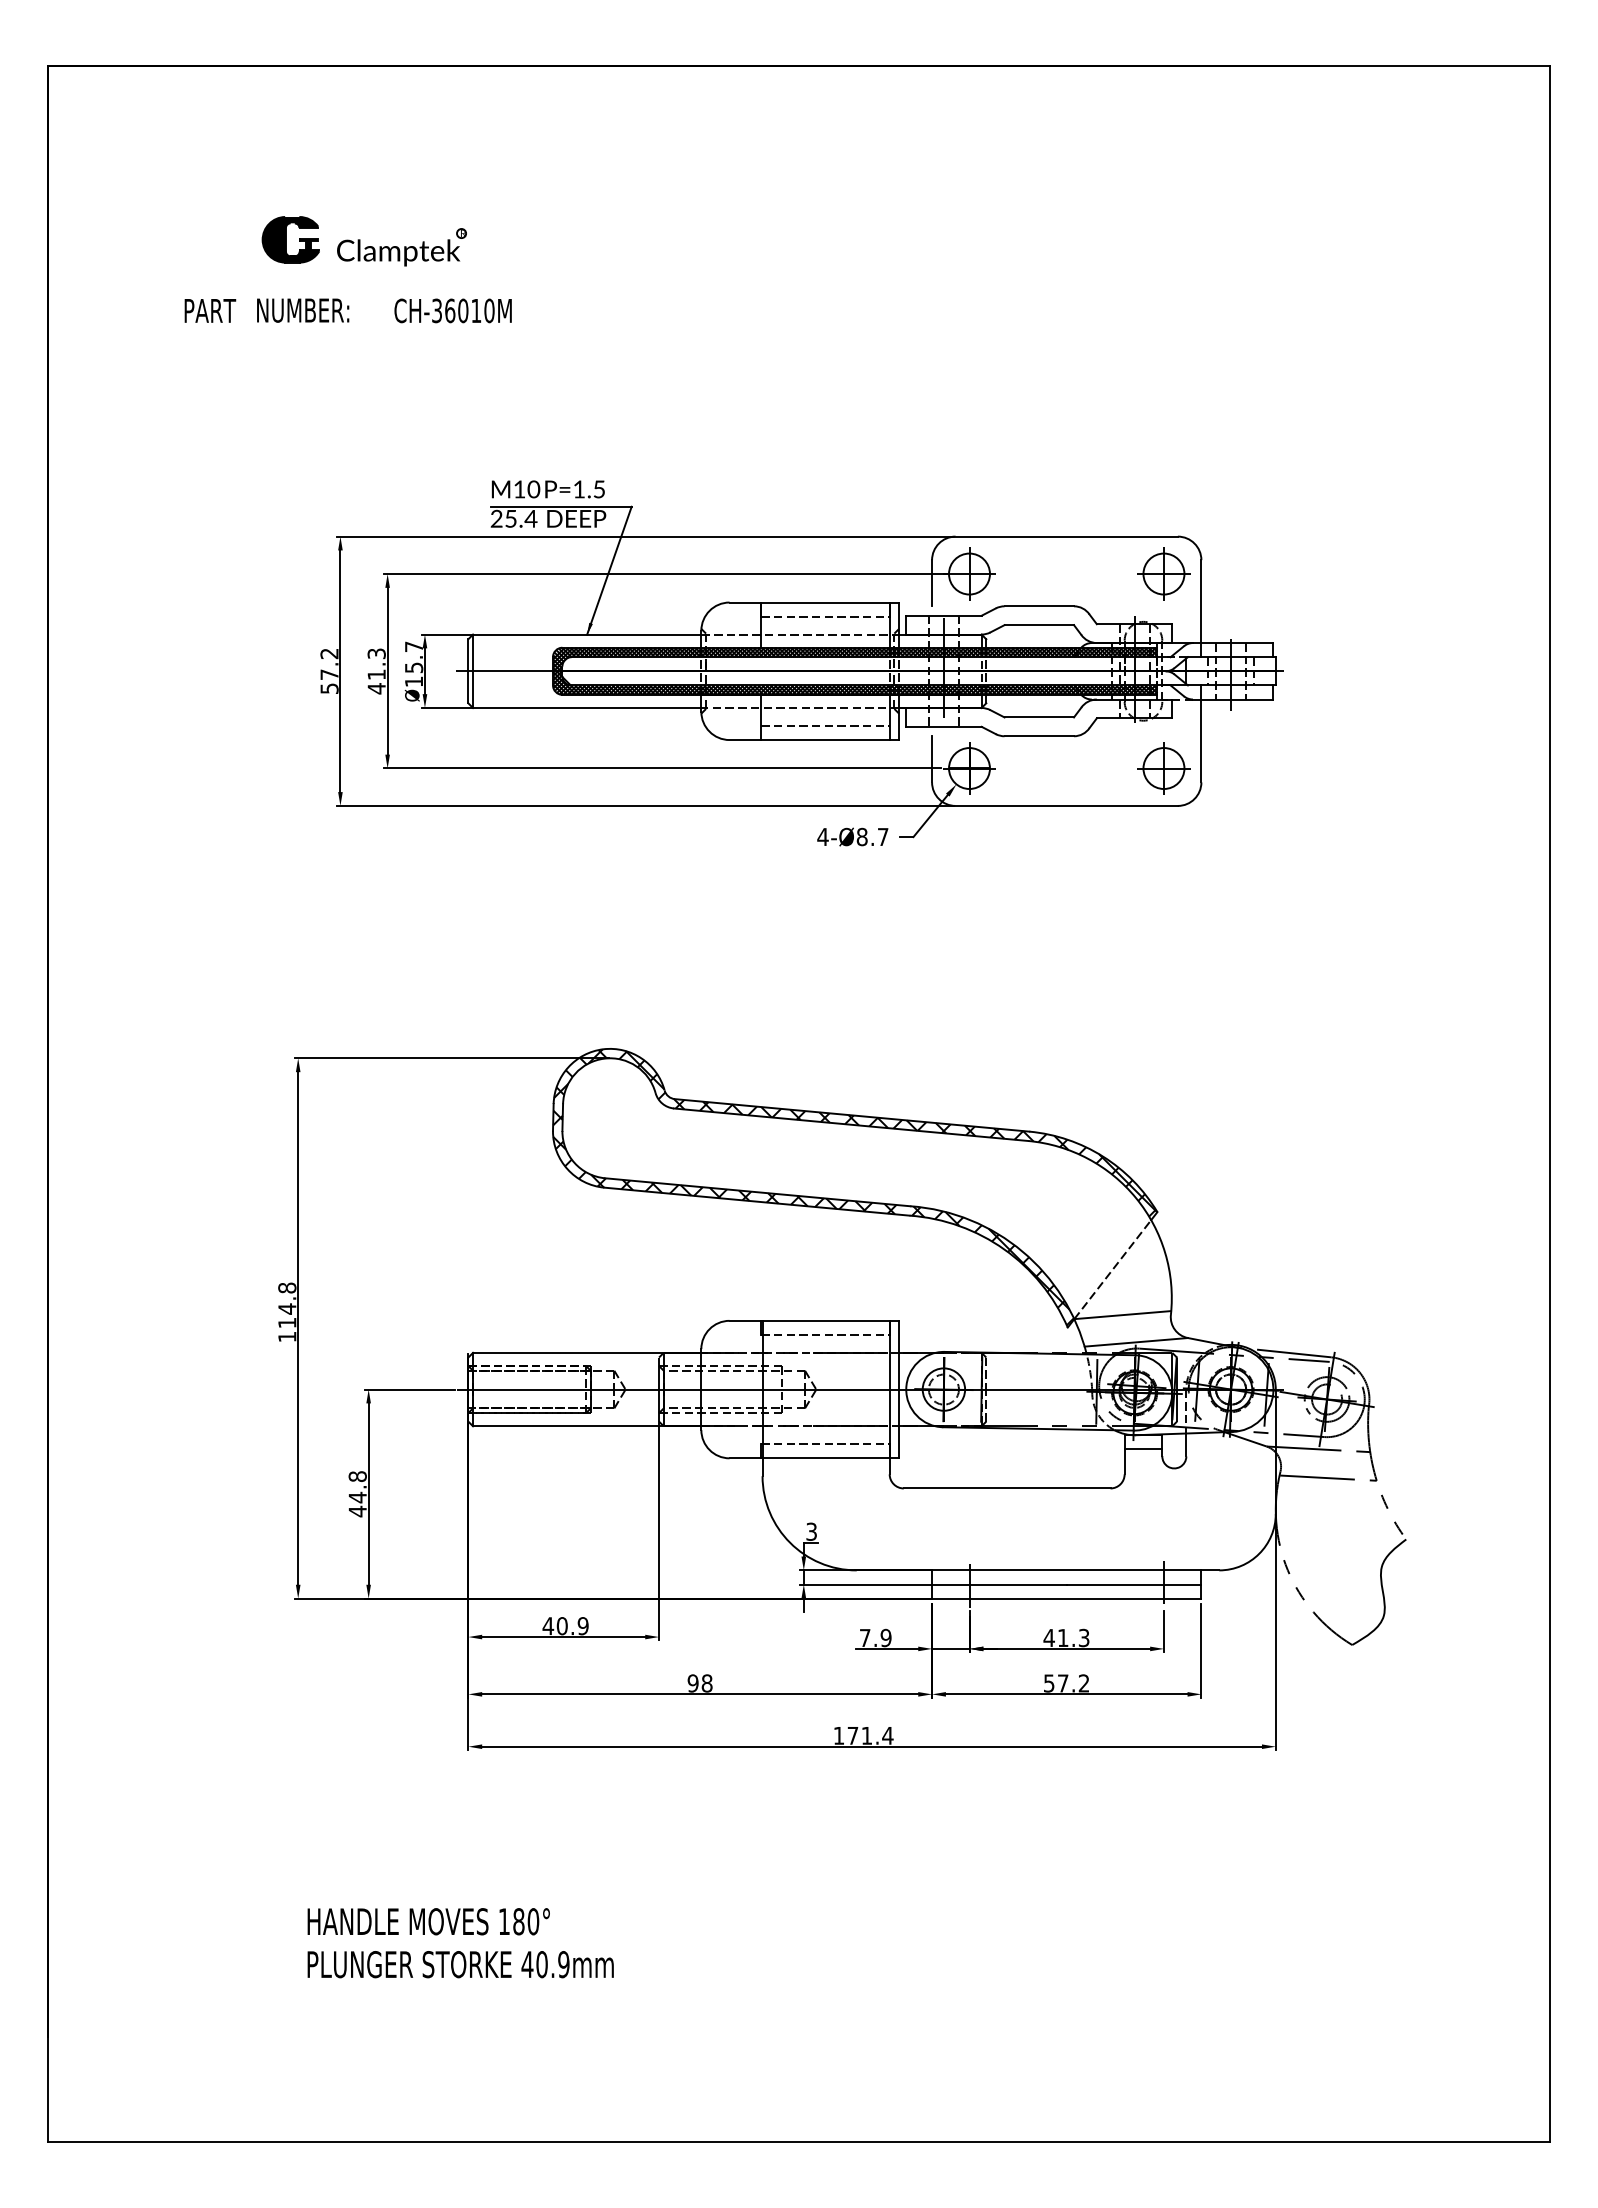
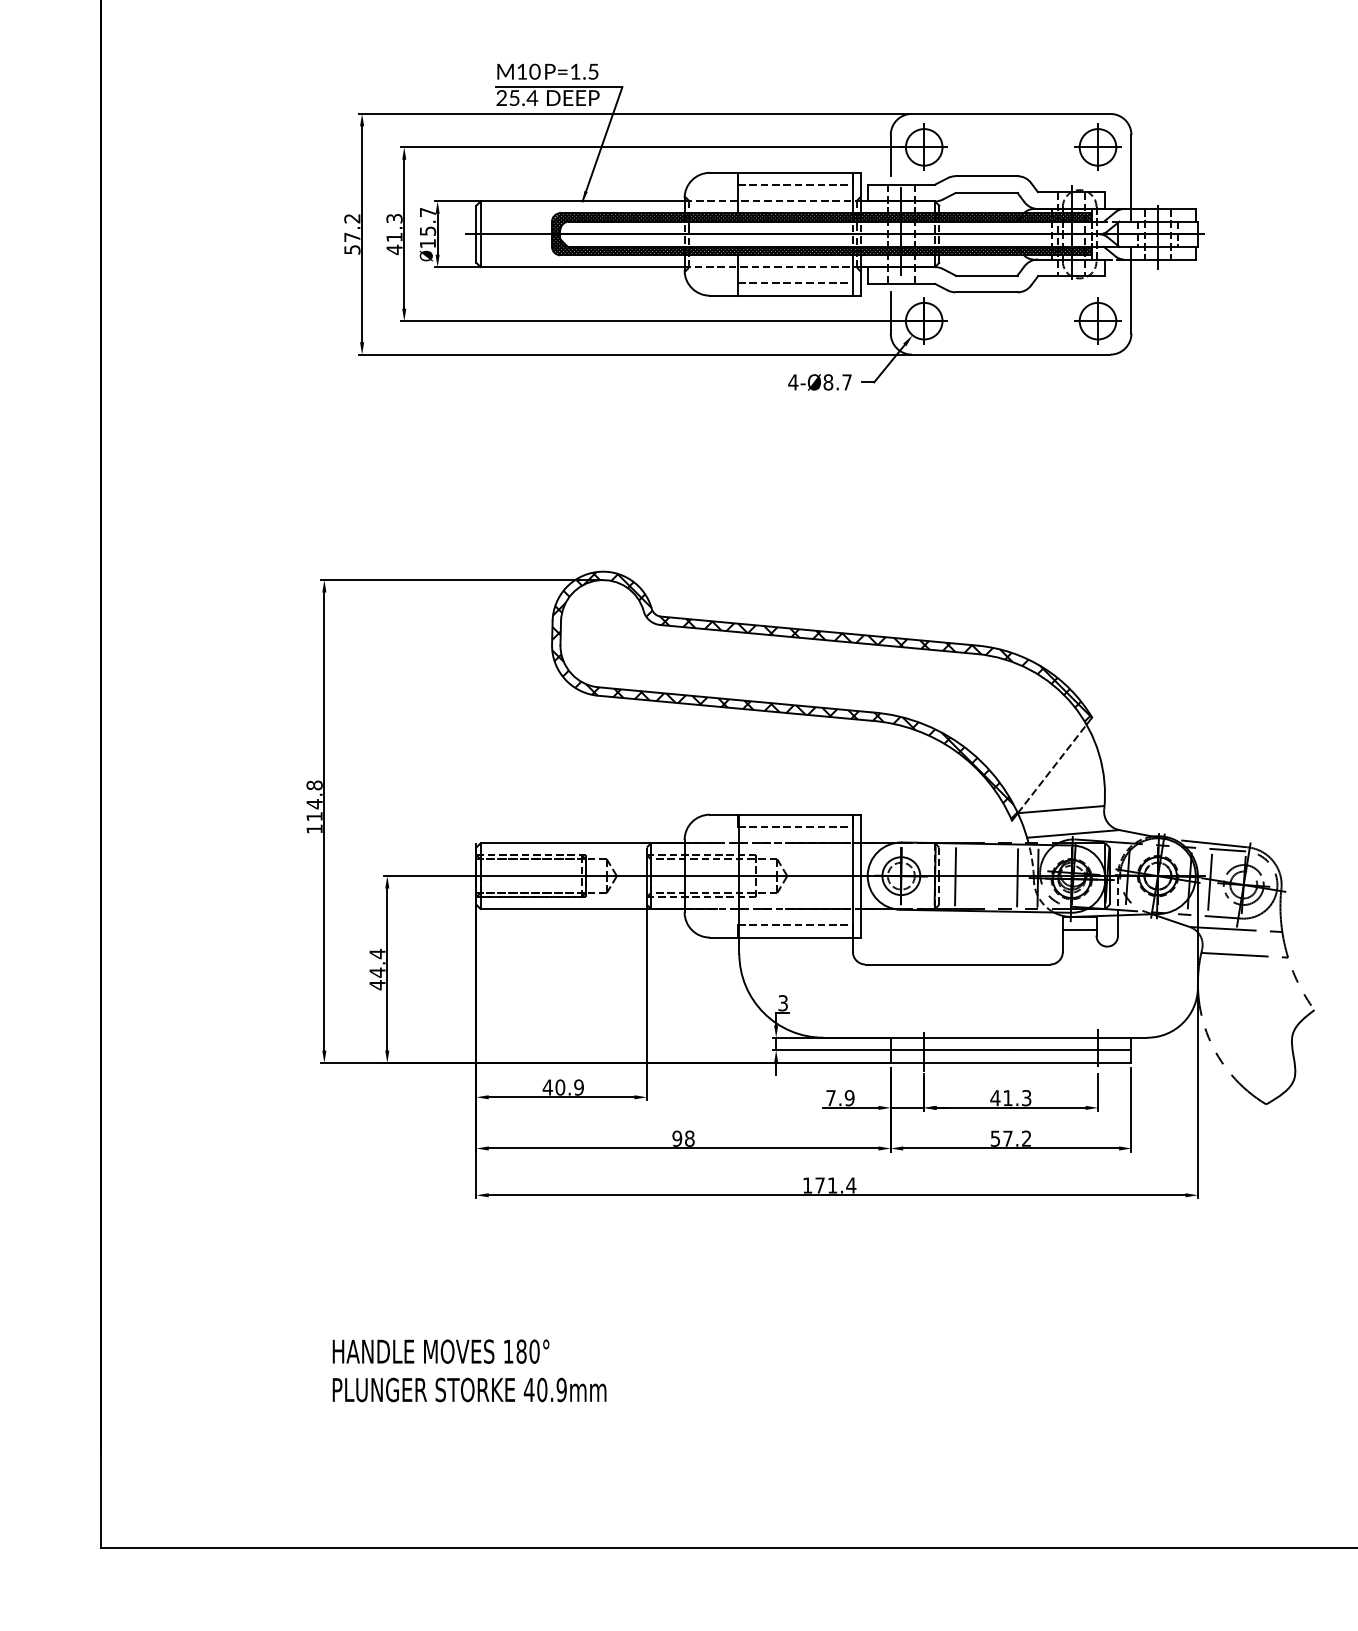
line: (1004, 1390) -> (955, 876), added
line: (1073, 1391) -> (1017, 877), added
line: (1289, 1396) -> (1210, 882), added
text: (357, 1476) -> (377, 953), 44.8 -> 44.4

